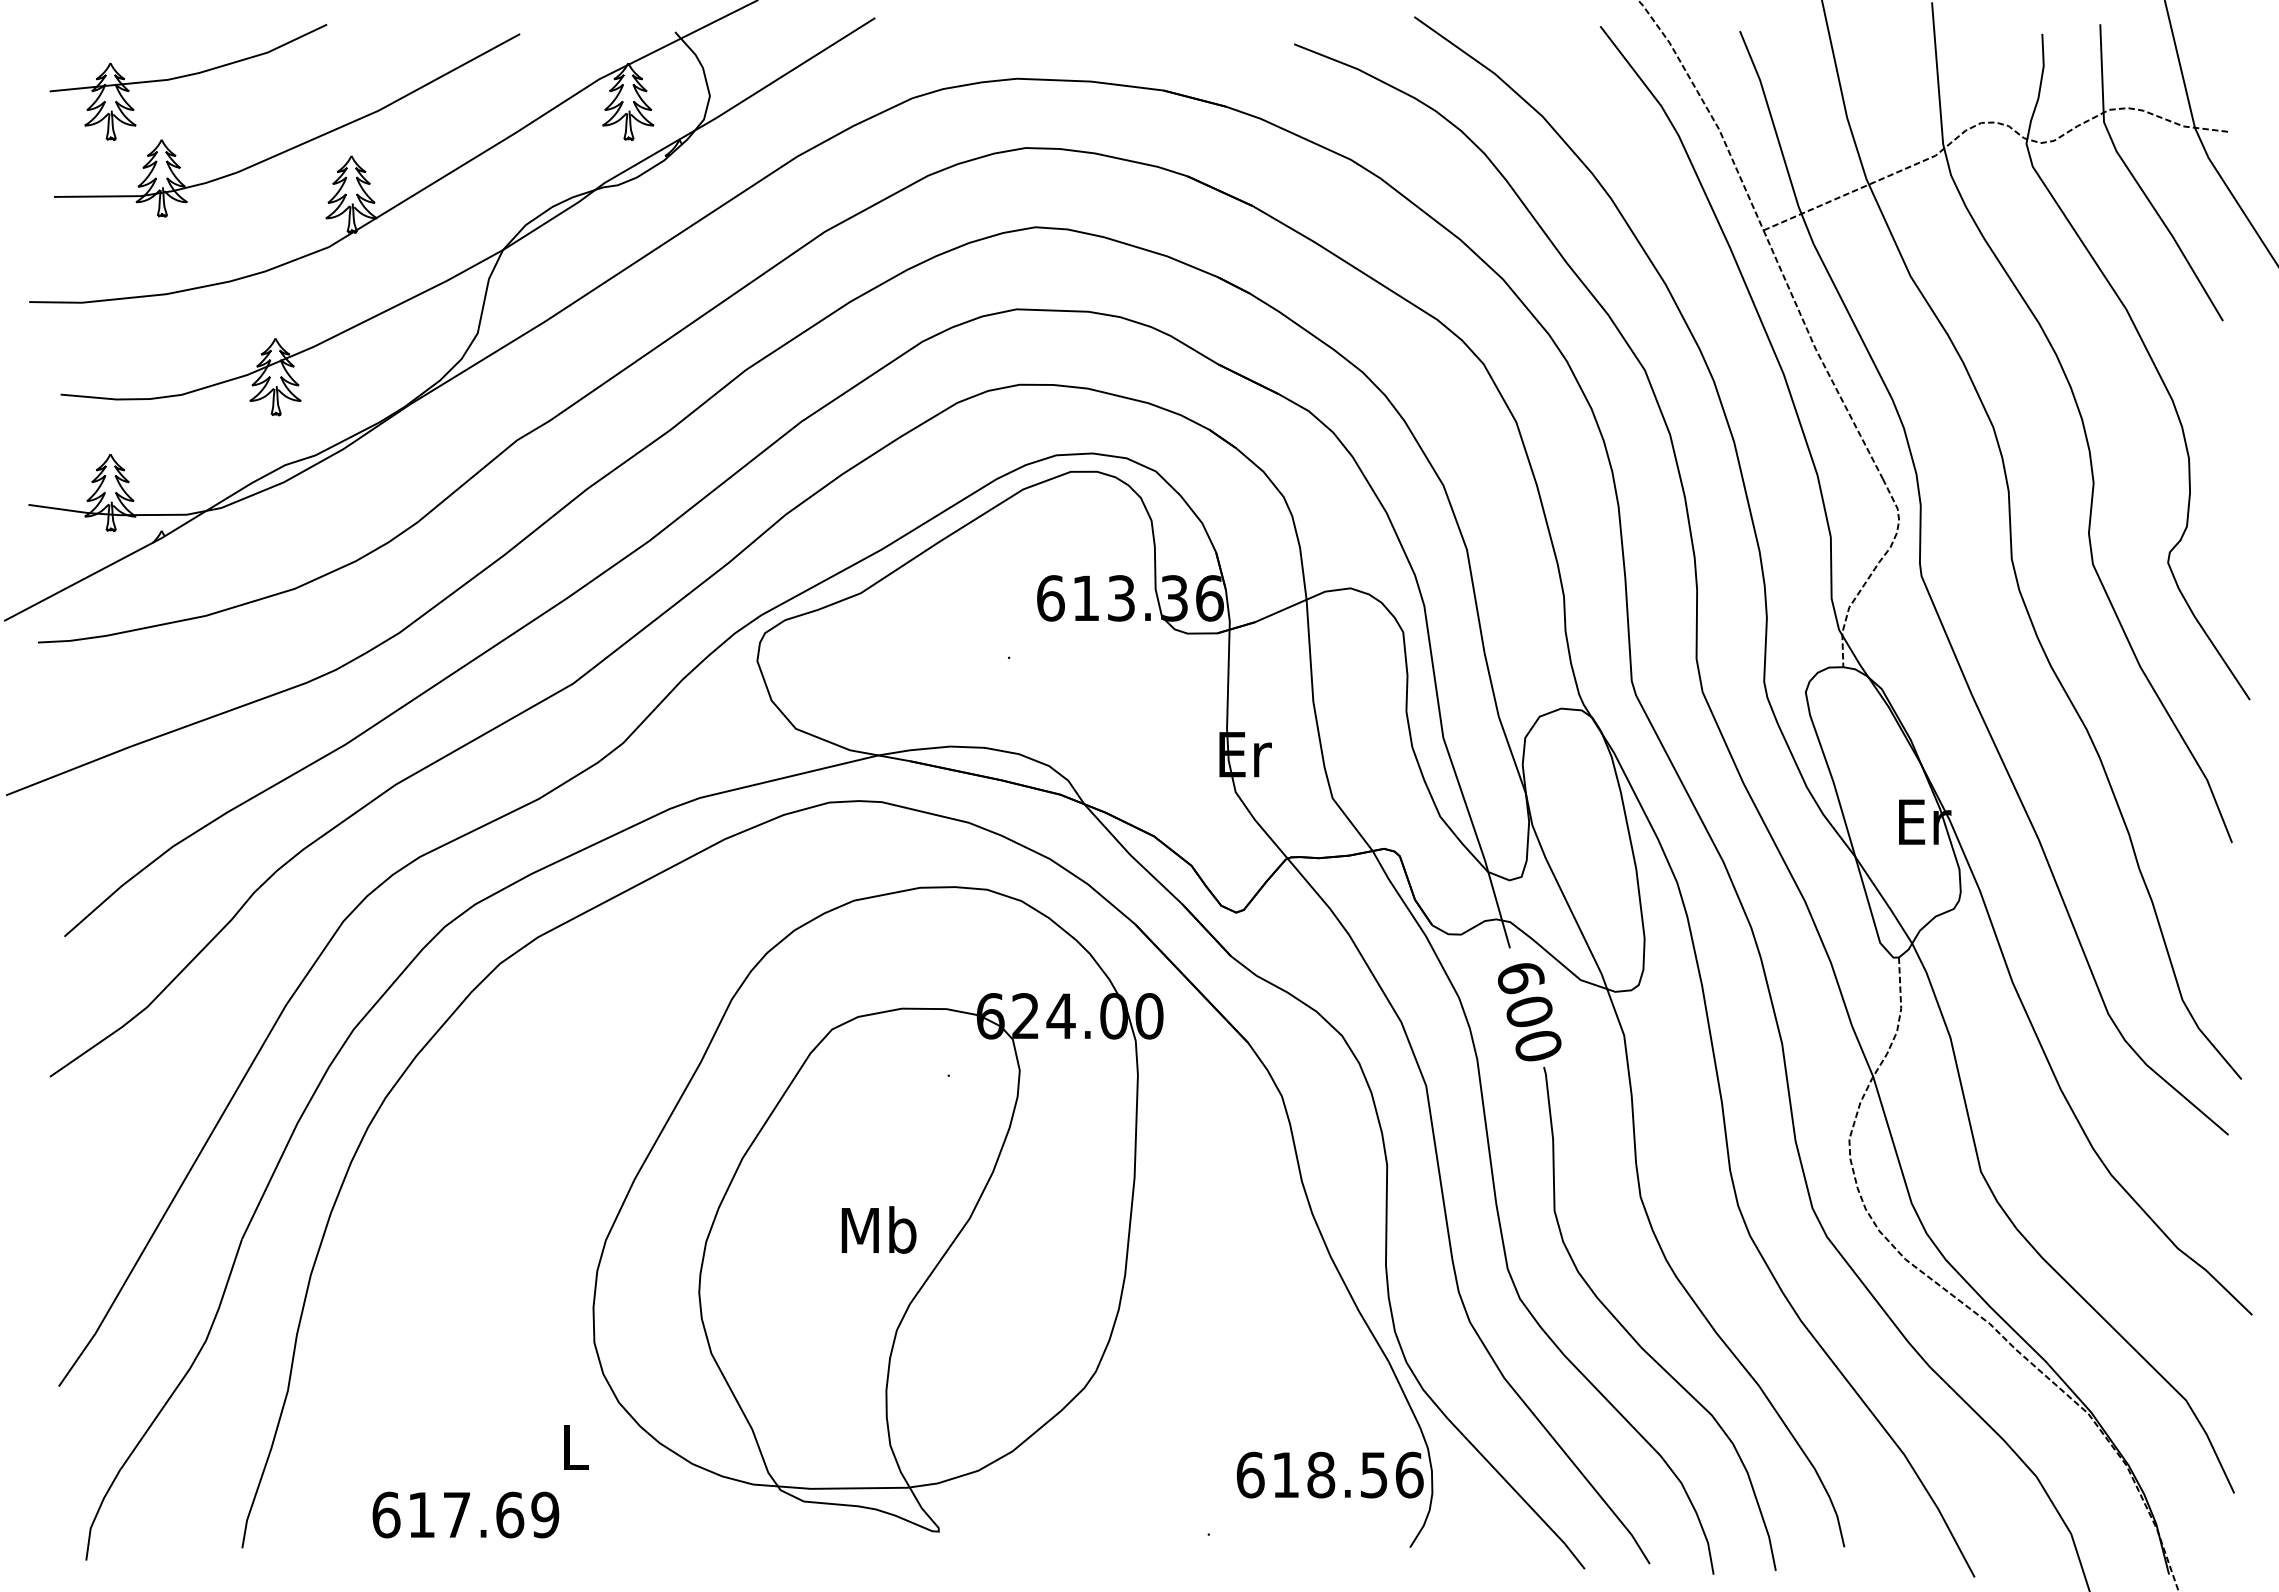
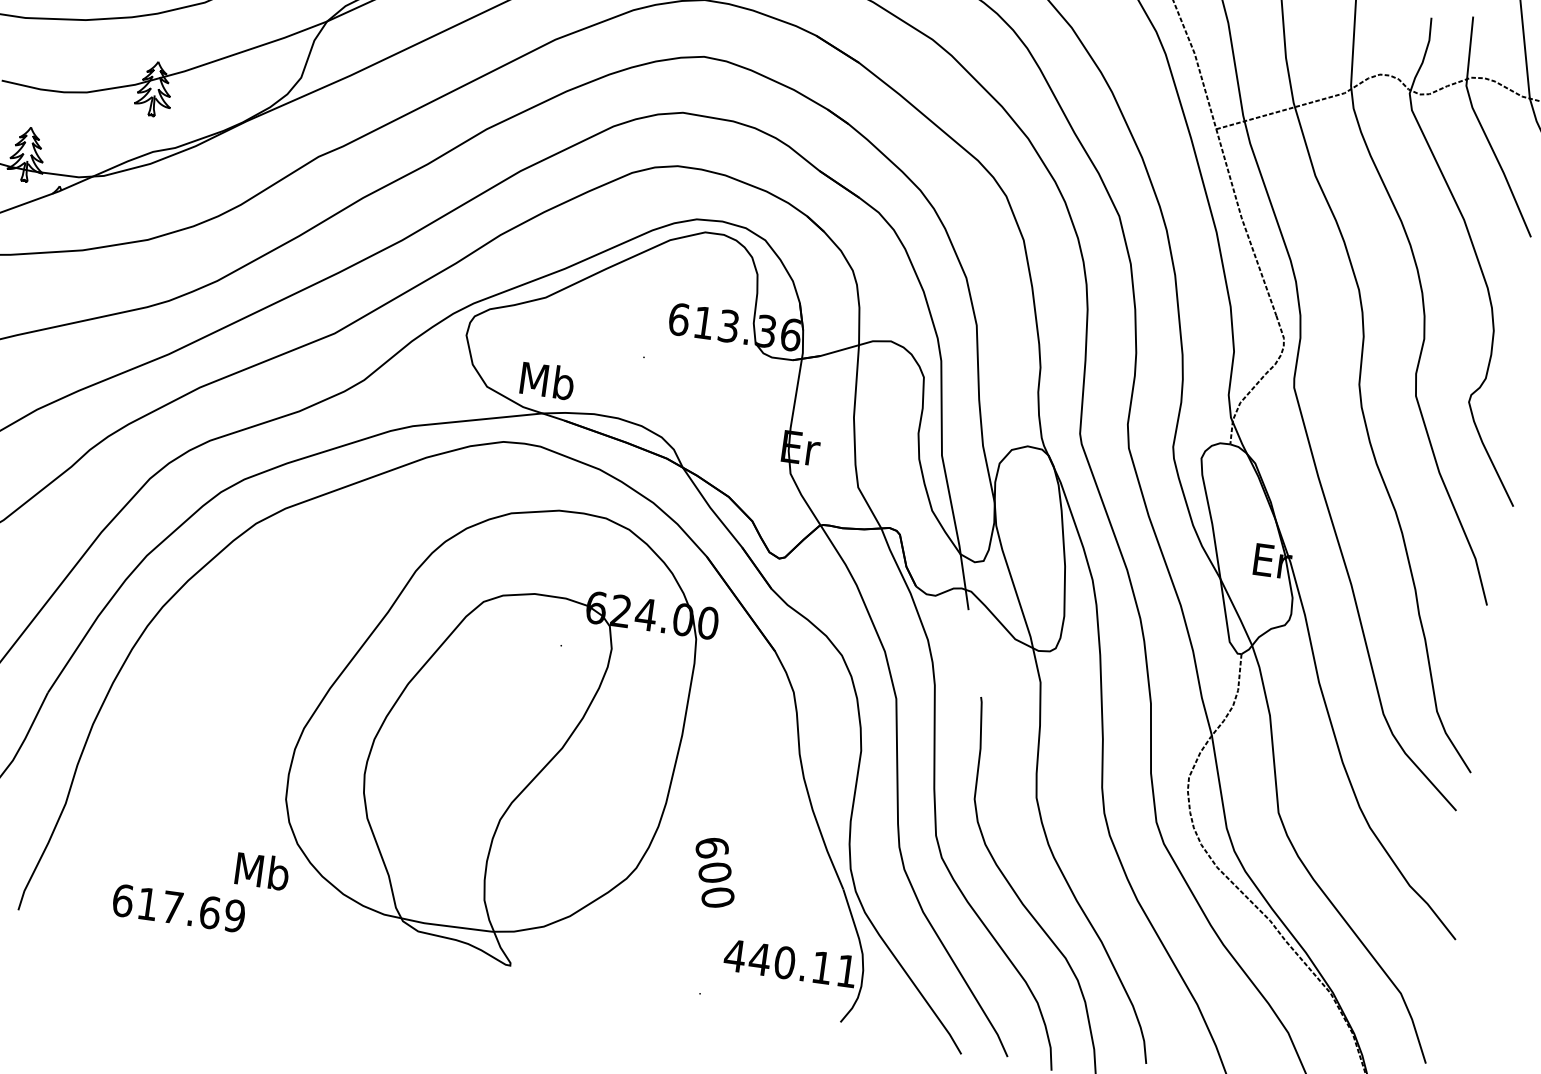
text: (1529, 1012) -> (714, 873), moved
text: (878, 1229) -> (547, 380), moved
text: (575, 1447) -> (262, 871), L -> Mb
text: (1329, 1474) -> (790, 963), 618.56 -> 440.11

